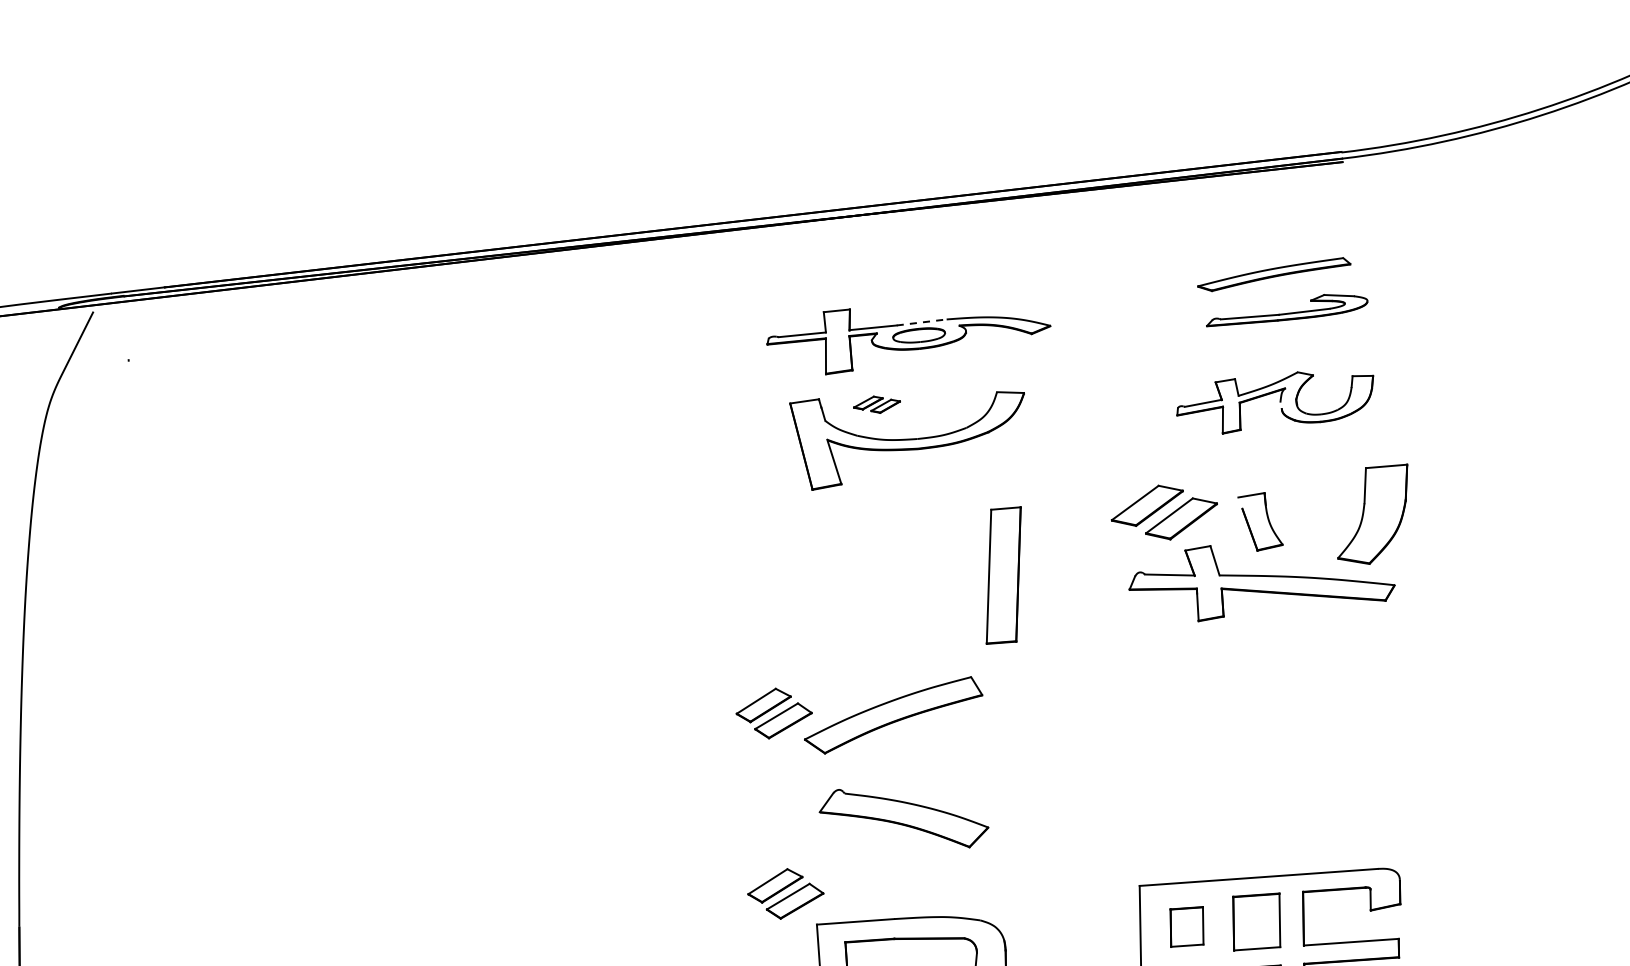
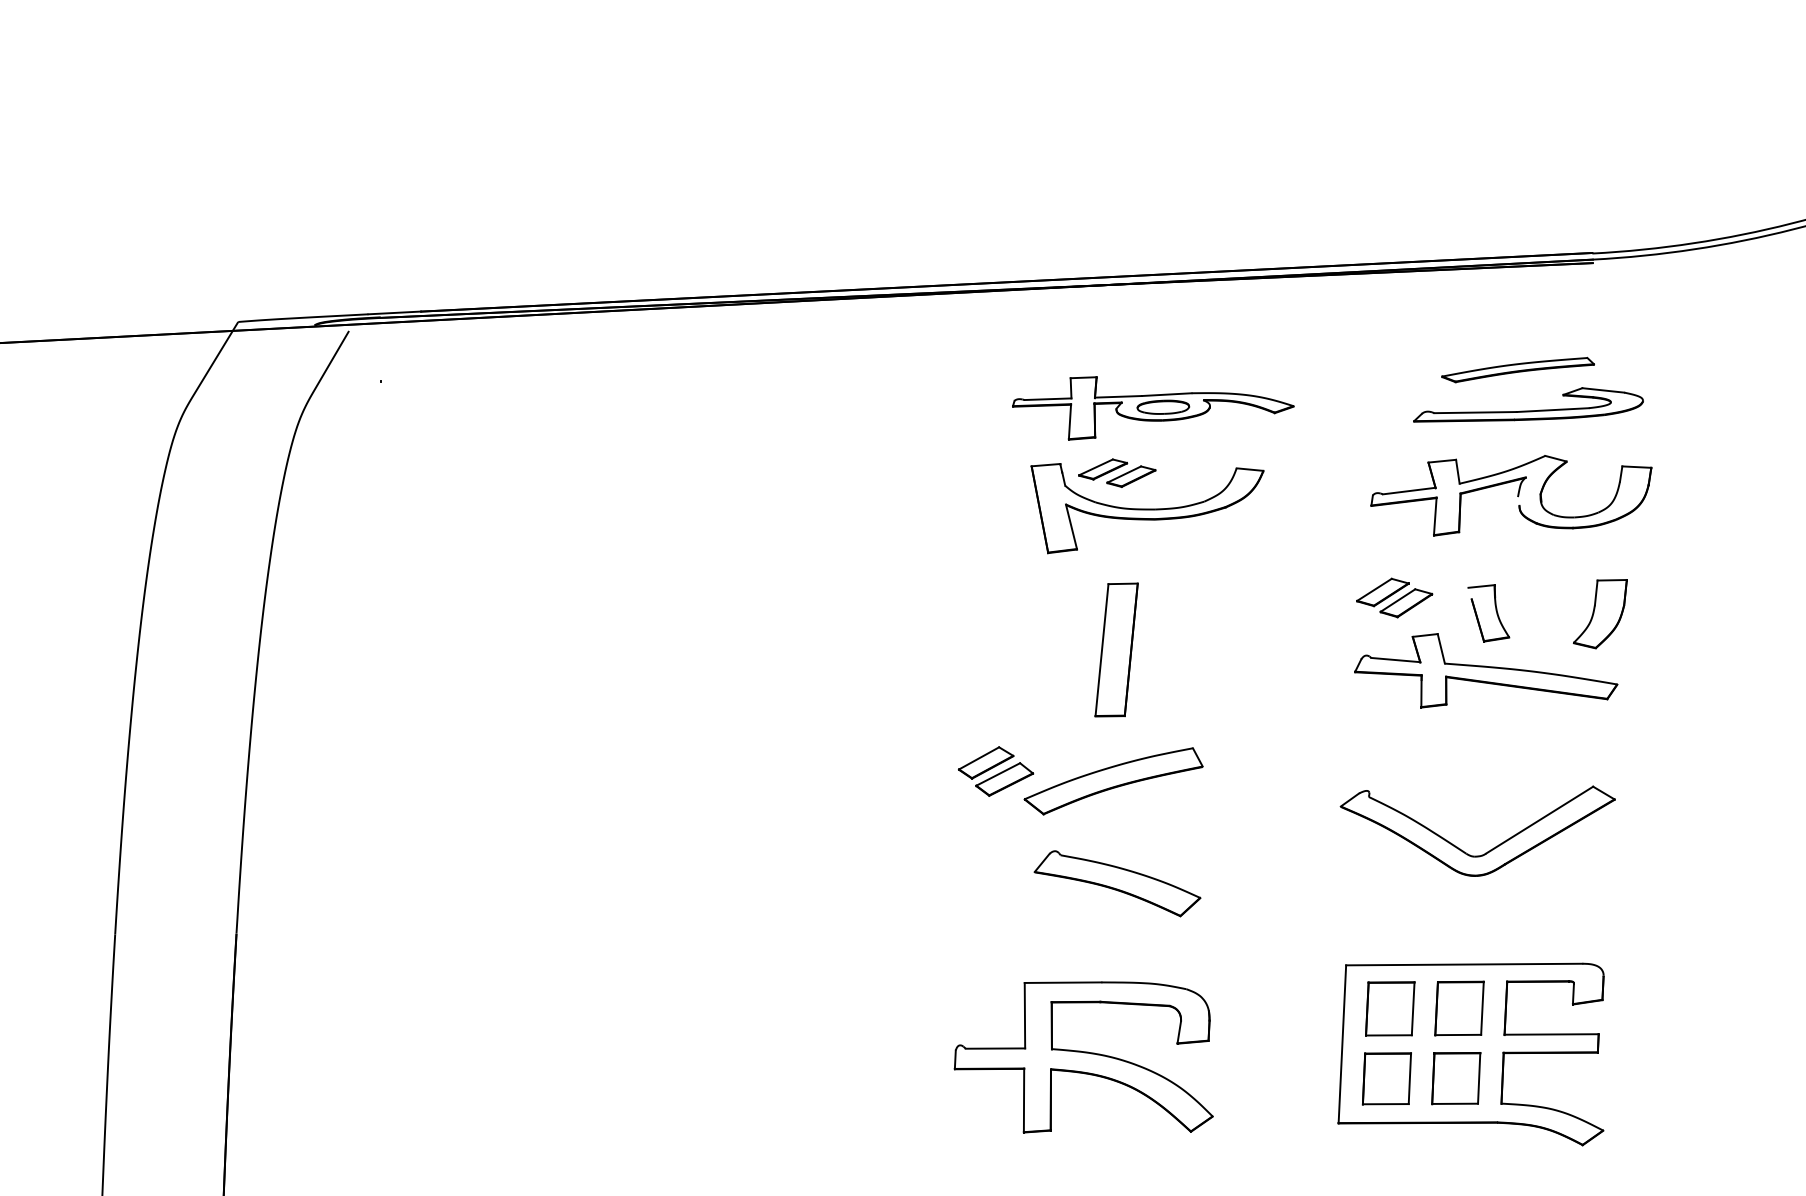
part: (1286, 308) -> (1528, 404), size x1.43
line: (921, 322) -> (1166, 394), dashed -> solid
part: (1275, 401) -> (1511, 495), size x1.43
part: (877, 404) -> (1117, 472), size x1.67
part: (1164, 512) -> (1394, 597), size x0.71
part: (1373, 515) -> (1600, 614), size x0.71
part: (1003, 575) -> (1116, 649), moved
part: (1277, 759) -> (1490, 849), added
part: (786, 893) -> (996, 950), removed
part: (1187, 926) -> (1390, 1008), size x1.43

